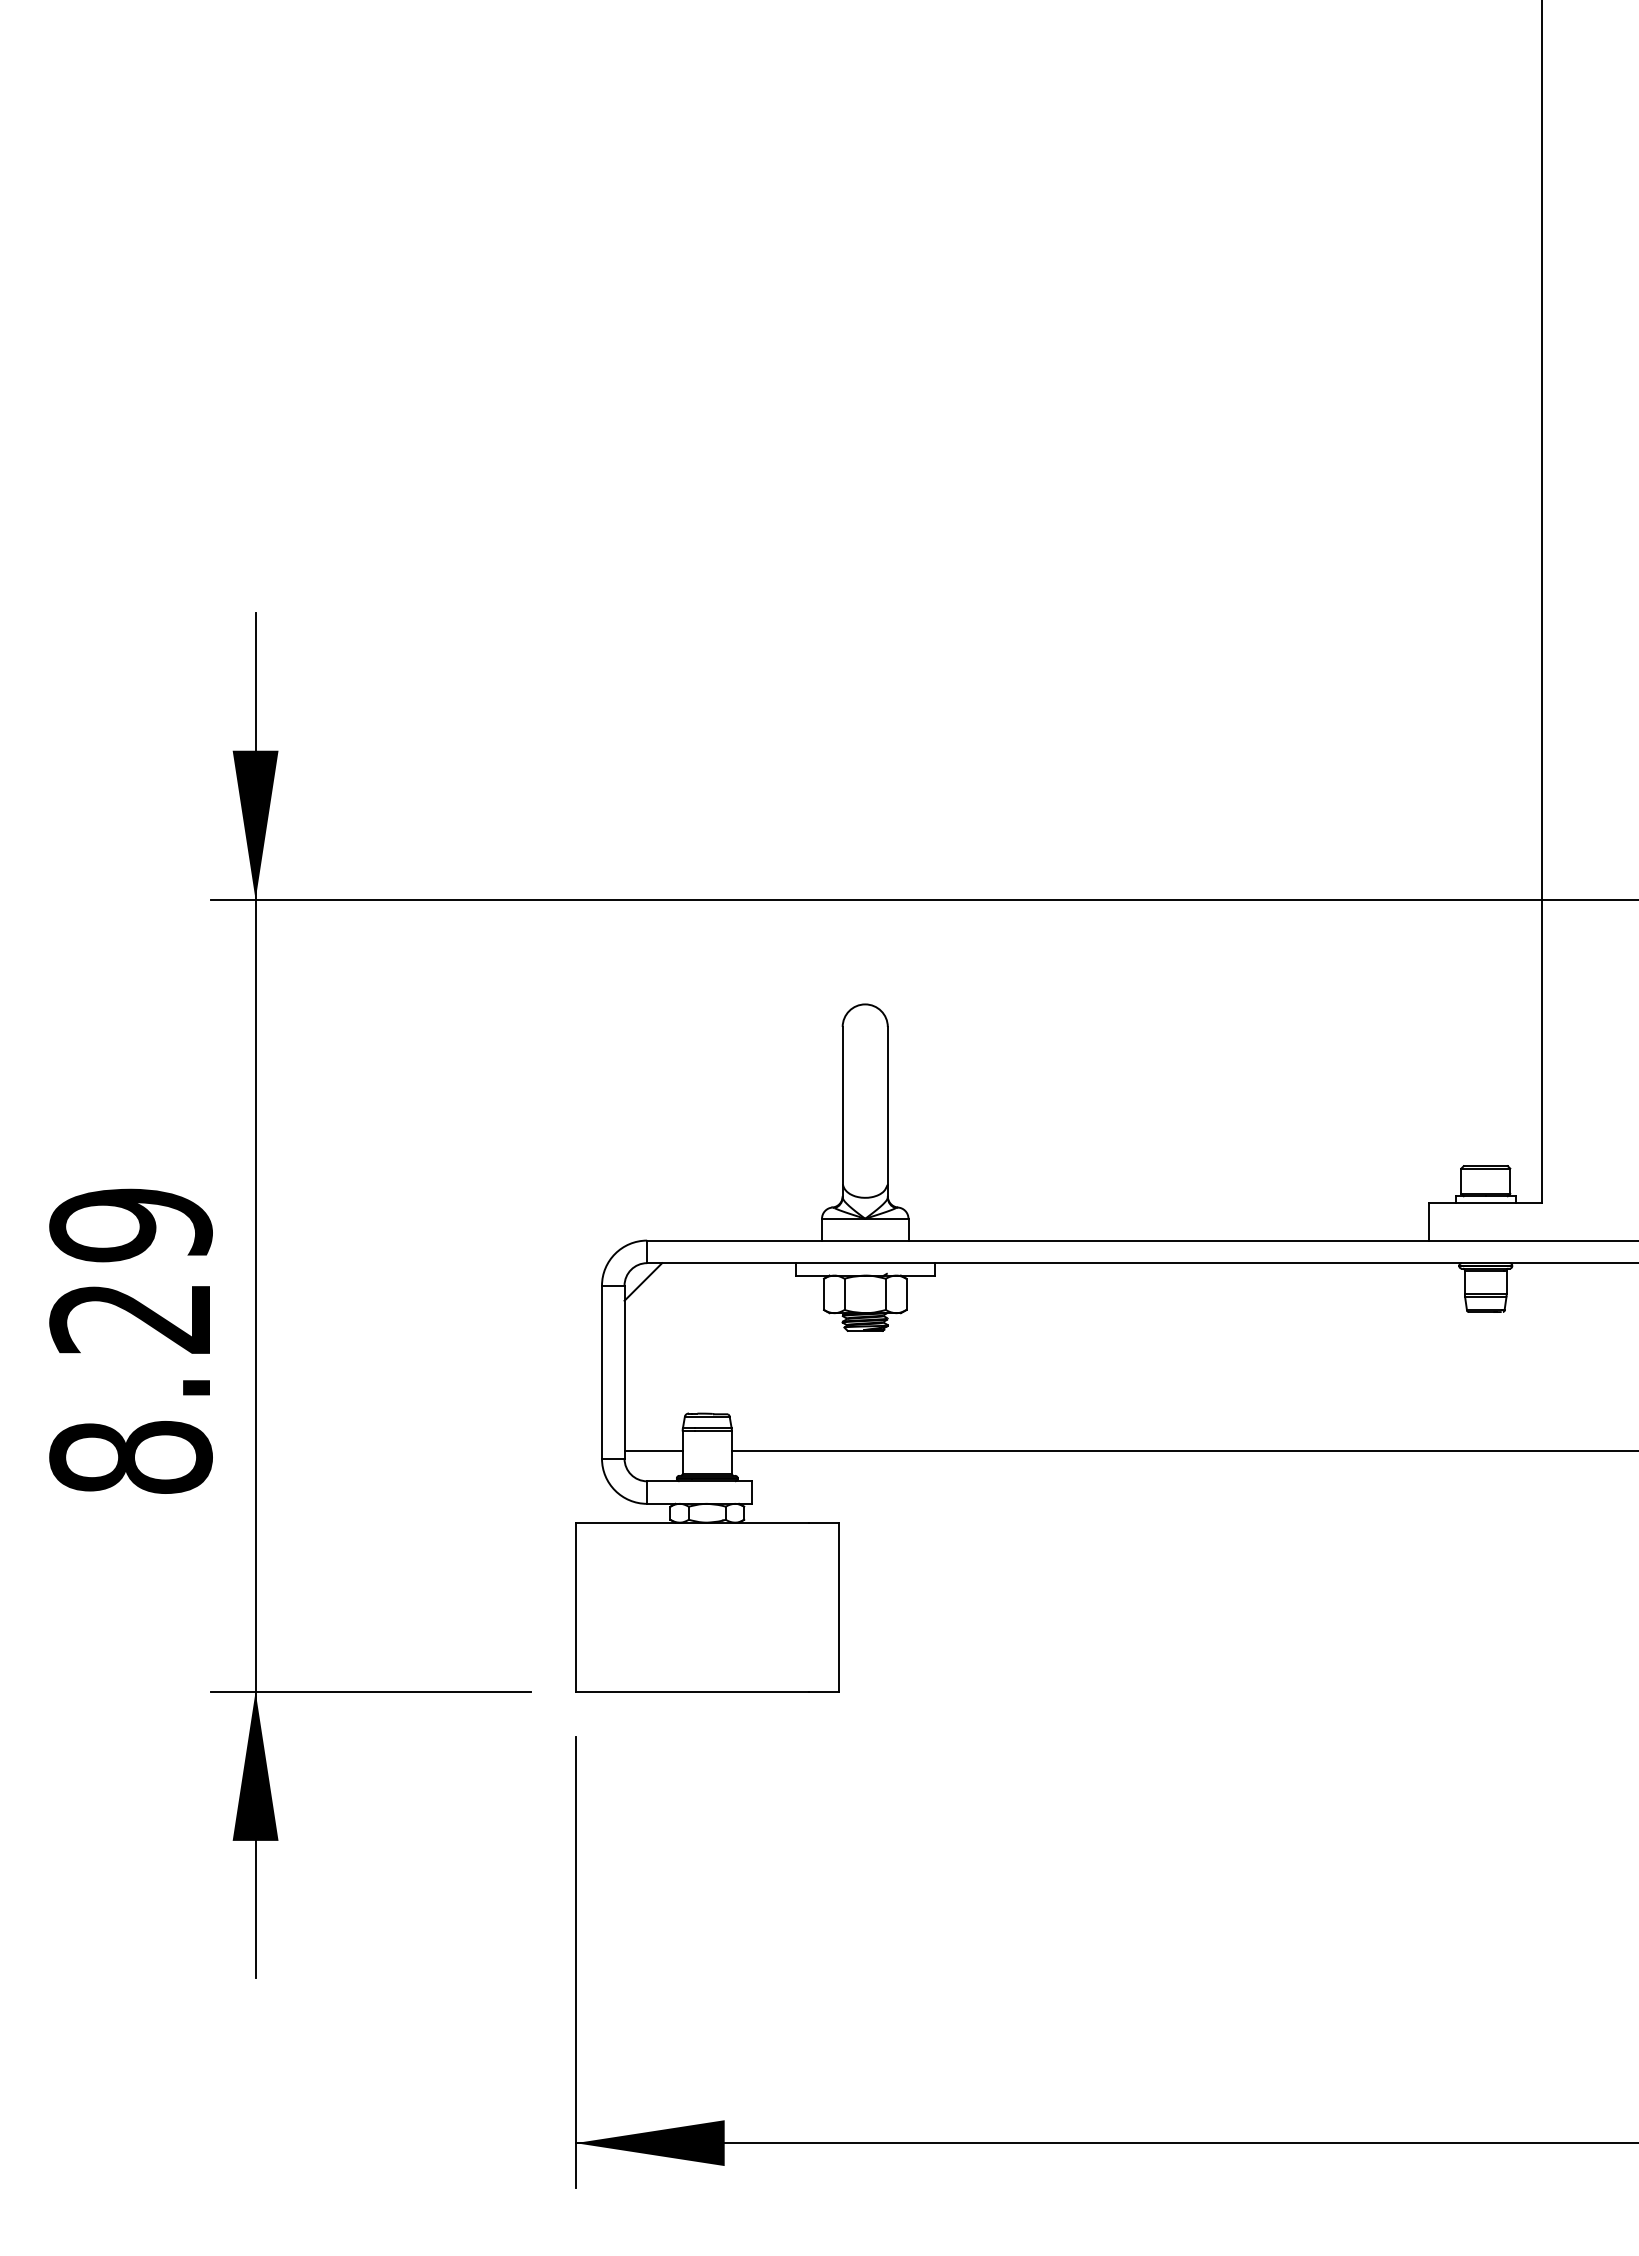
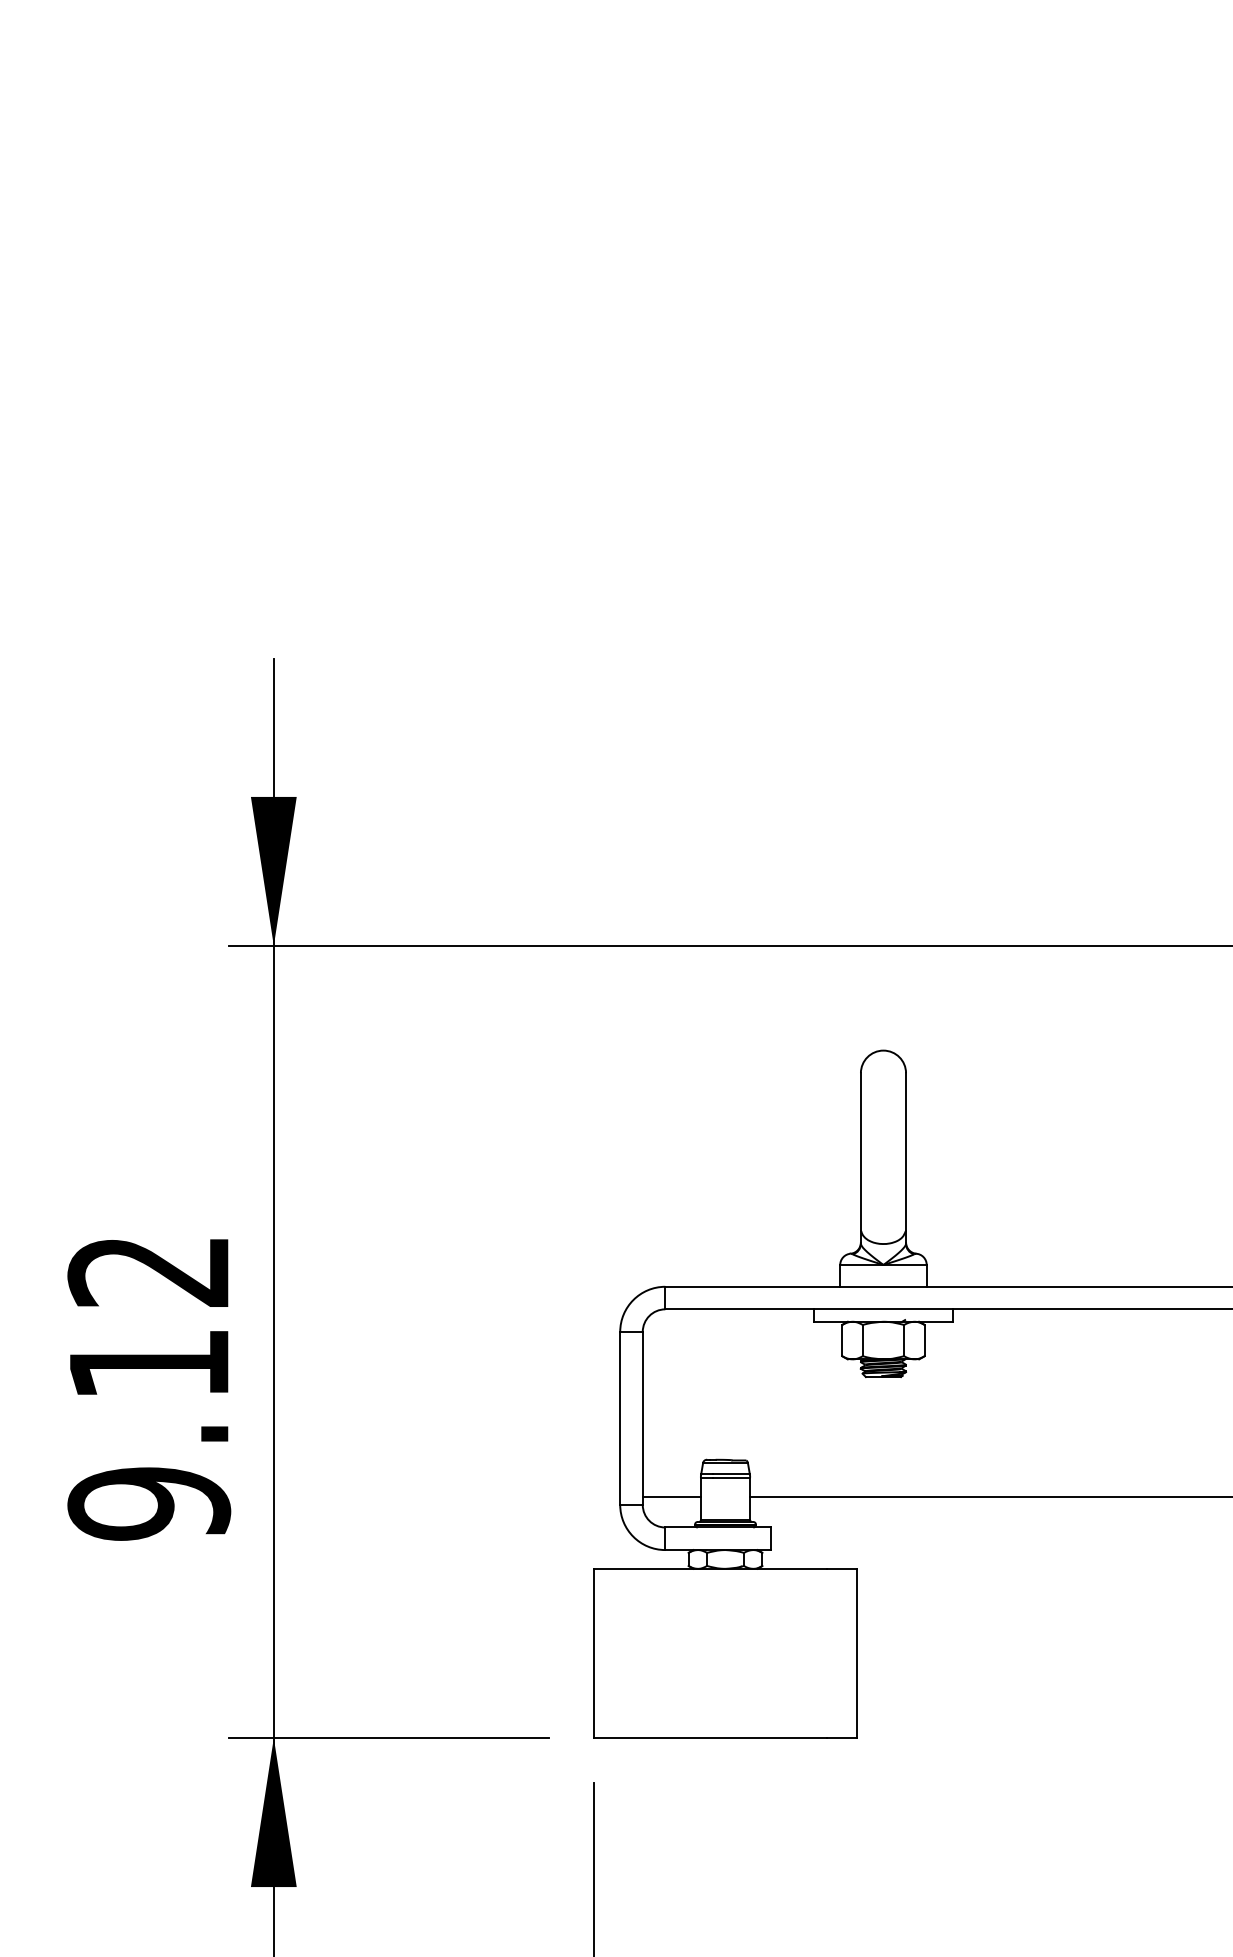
line: (643, 1281) -> (661, 1327), removed
text: (130, 1341) -> (148, 1387), 8.29 -> 9.12

